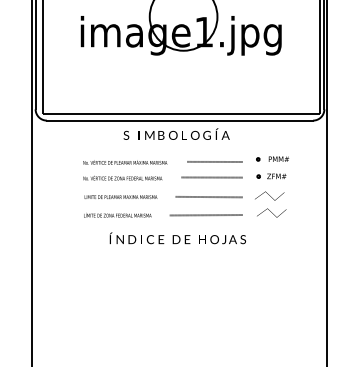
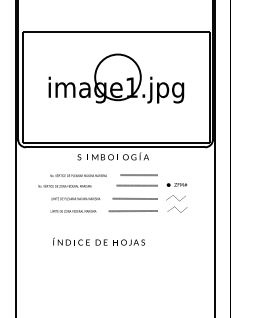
part: (271, 159) -> (177, 173), removed
text: (122, 178) -> (64, 186), moved
text: (176, 238) -> (98, 241), moved

